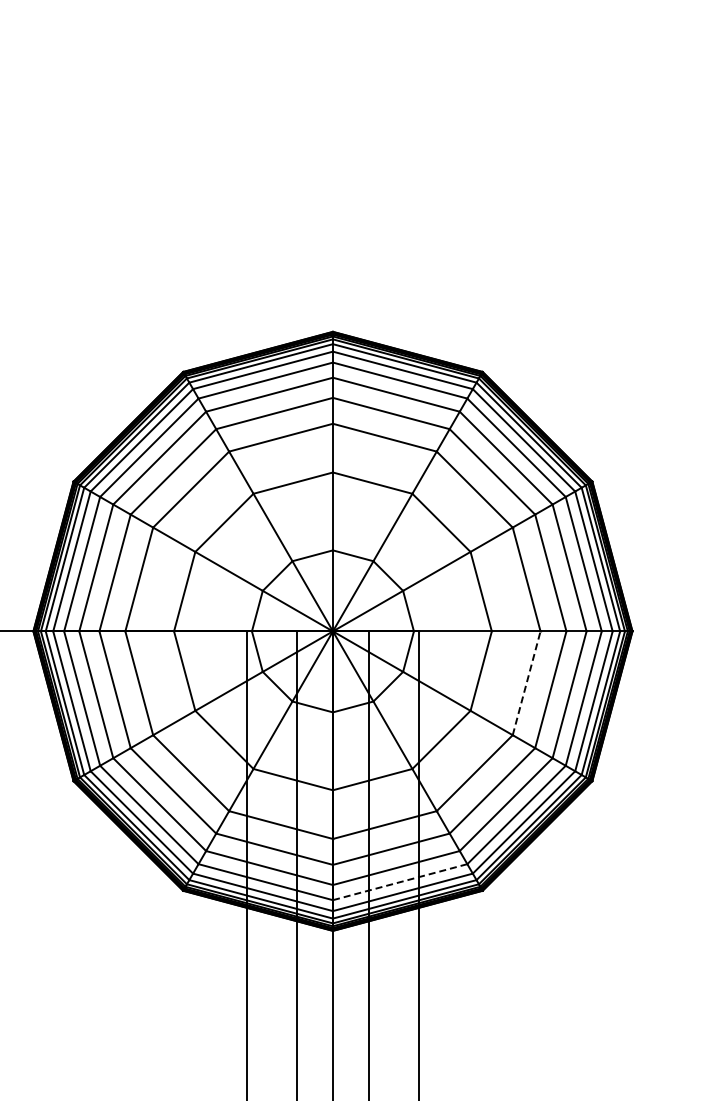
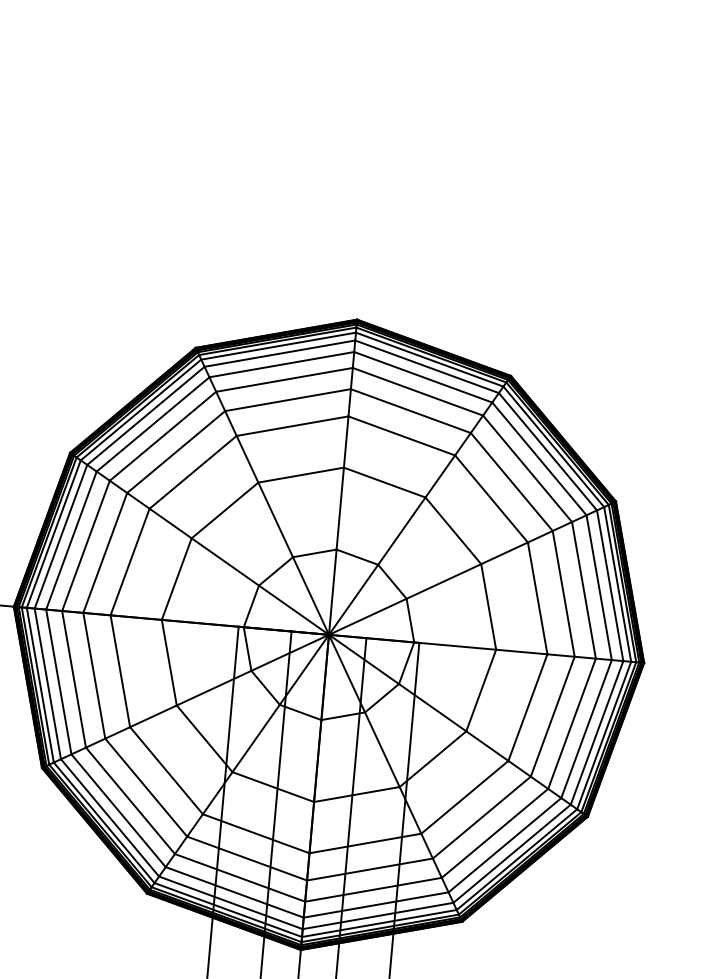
line: (526, 683) -> (527, 707), dashed -> solid
line: (400, 882) -> (376, 905), dashed -> solid

